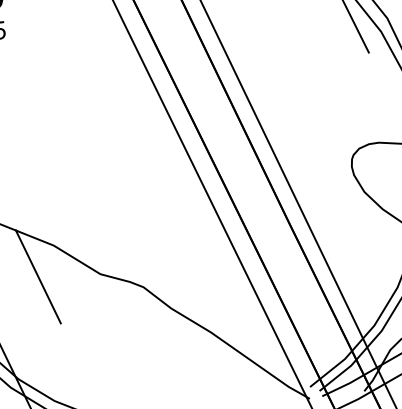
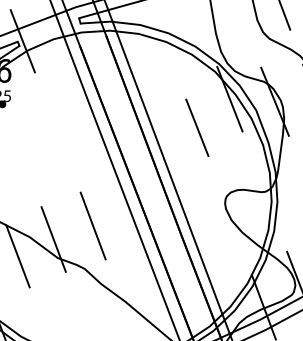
line: (298, 52) -> (197, 127), added
line: (149, 218) -> (92, 225), added
line: (91, 245) -> (53, 239), added

